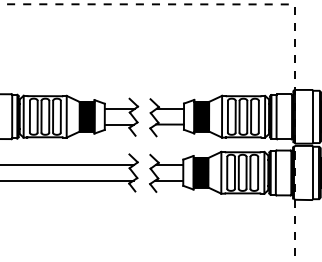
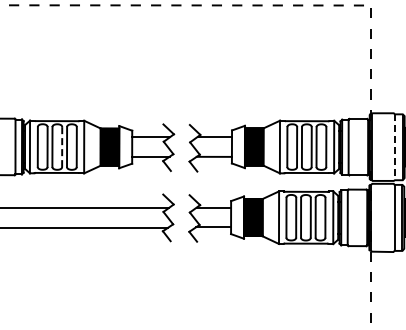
line: (49, 117) -> (62, 147), solid -> dashed
line: (312, 117) -> (394, 147), solid -> dashed

